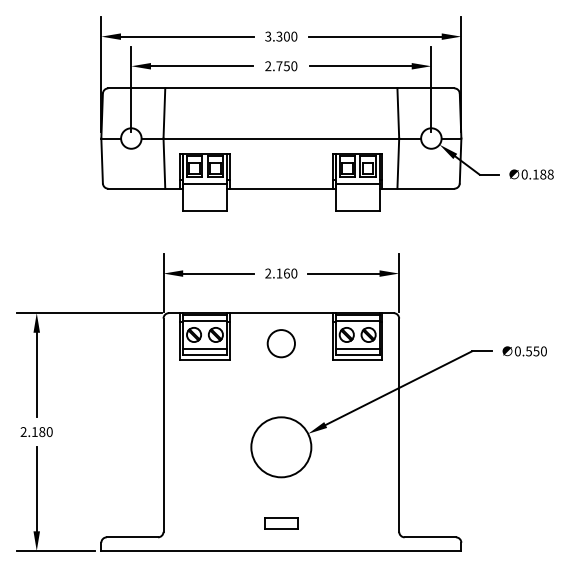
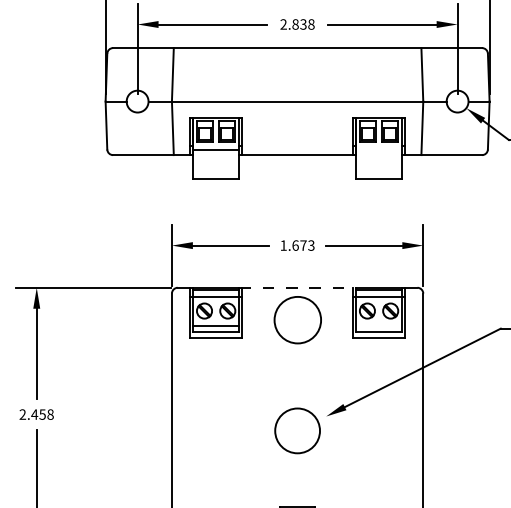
text: (286, 66) -> (303, 24), 2.750 -> 2.838
line: (357, 183) -> (378, 149), removed
text: (281, 273) -> (297, 245), 2.160 -> 1.673
line: (281, 313) -> (297, 288), solid -> dashed
circle: (280, 343) -> (296, 320), size x1.6
line: (357, 348) -> (378, 325), removed
text: (41, 431) -> (41, 414), 2.180 -> 2.458
circle: (281, 447) -> (297, 431), size x0.7

